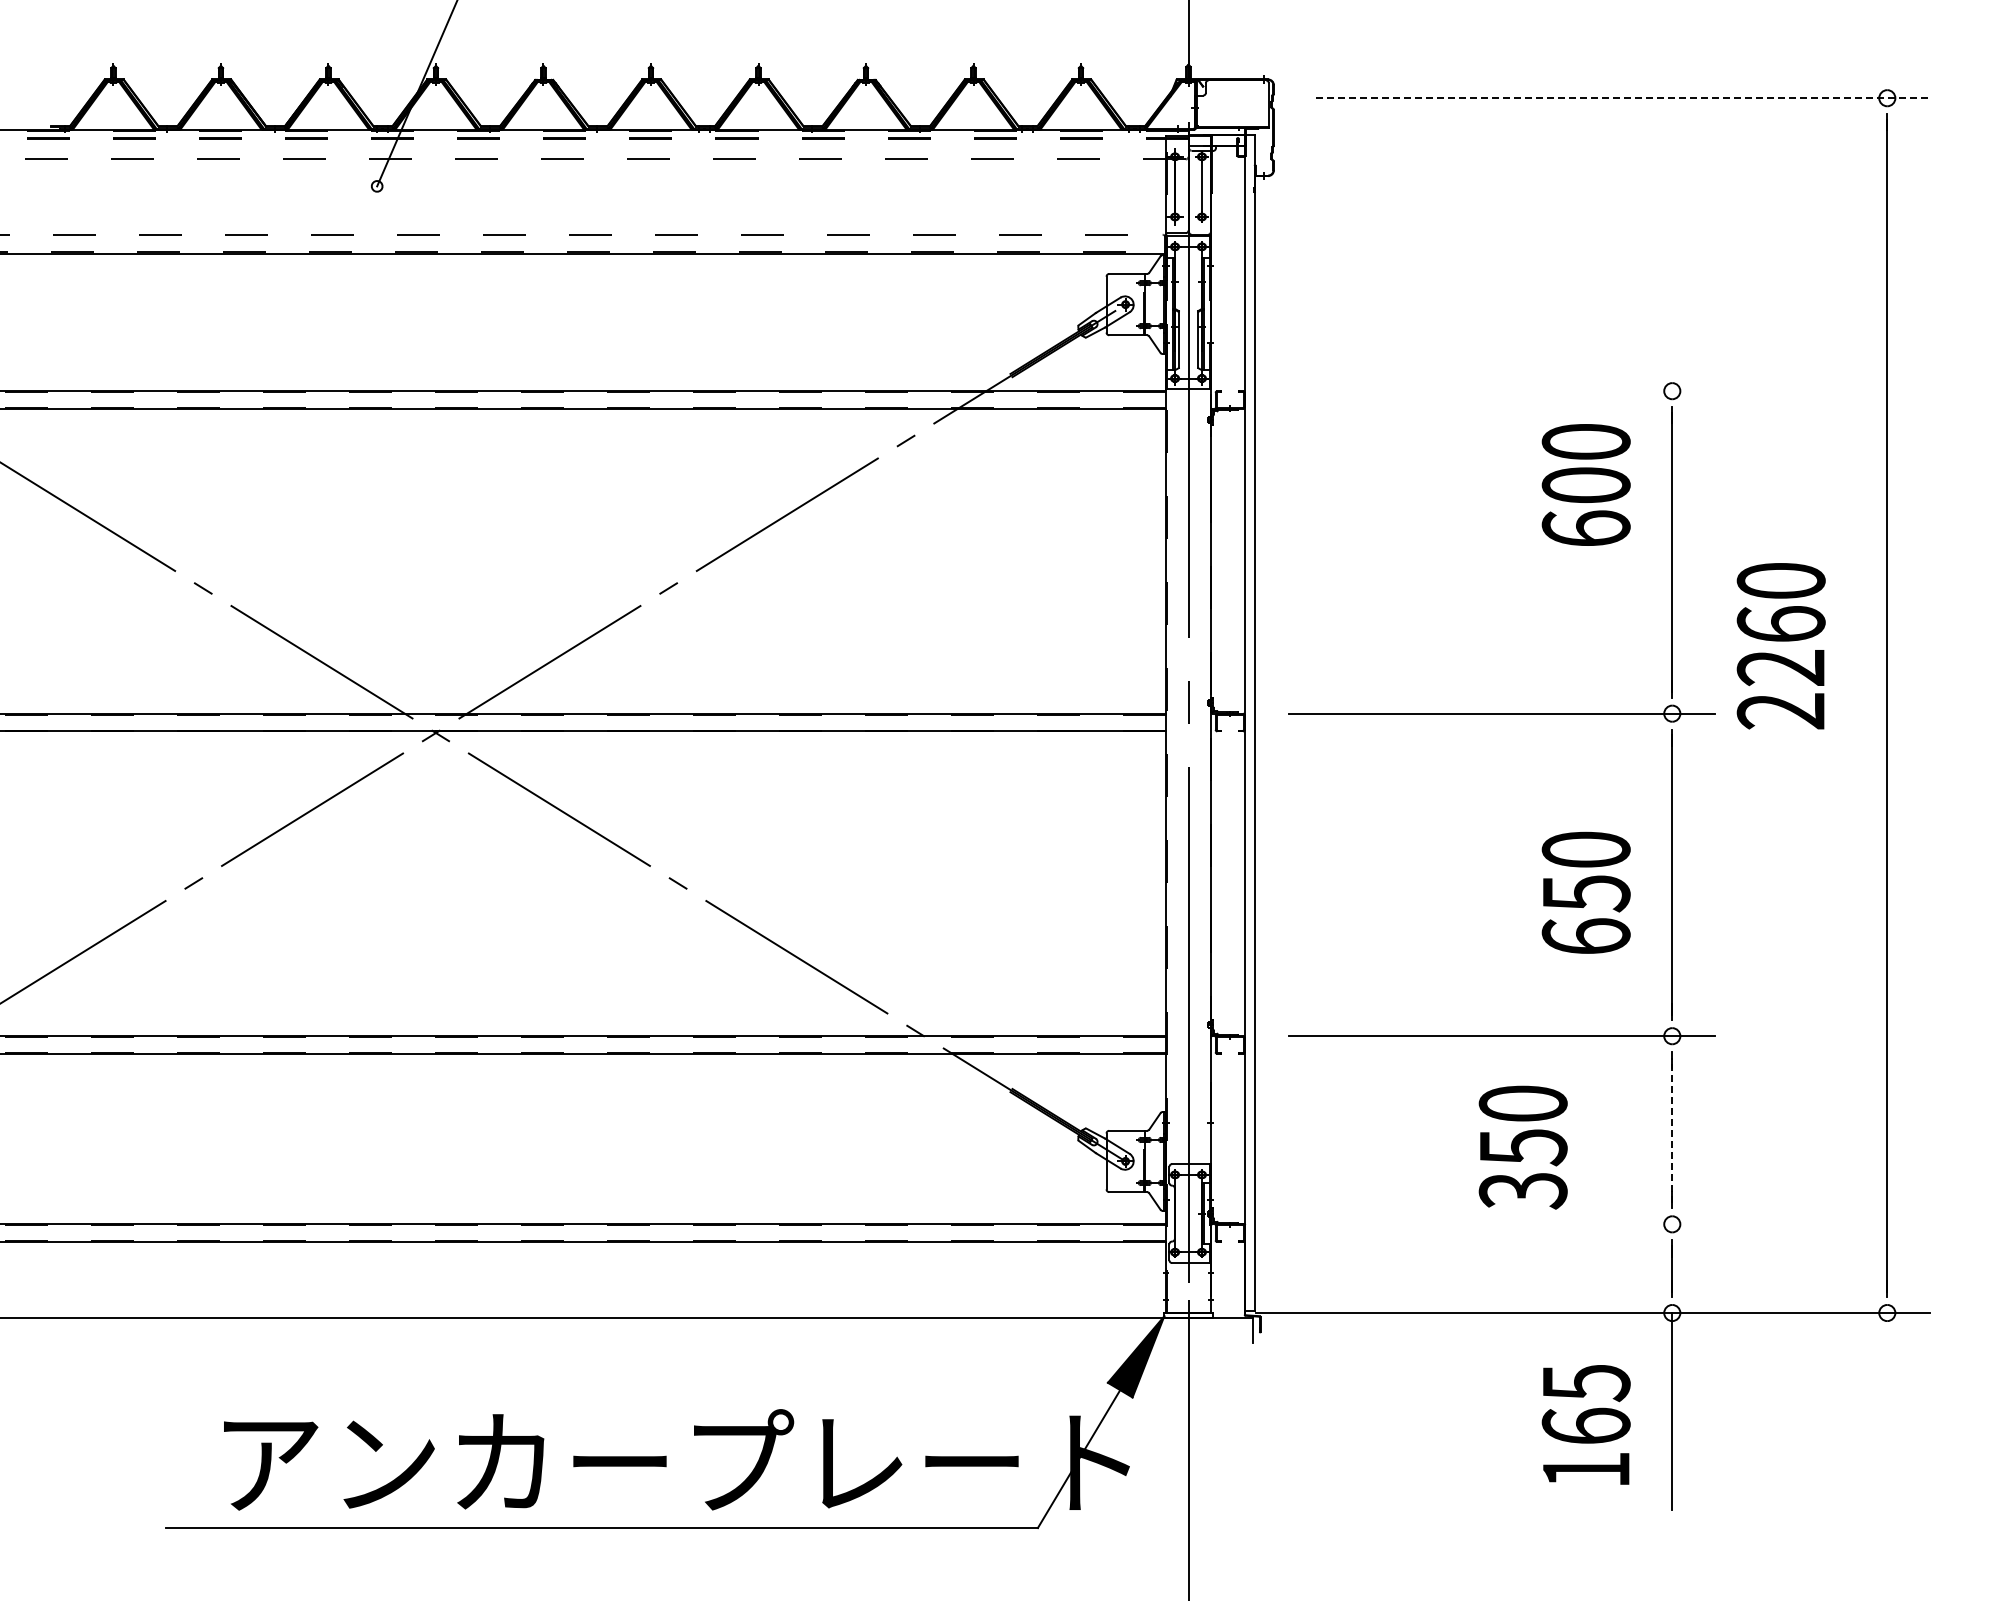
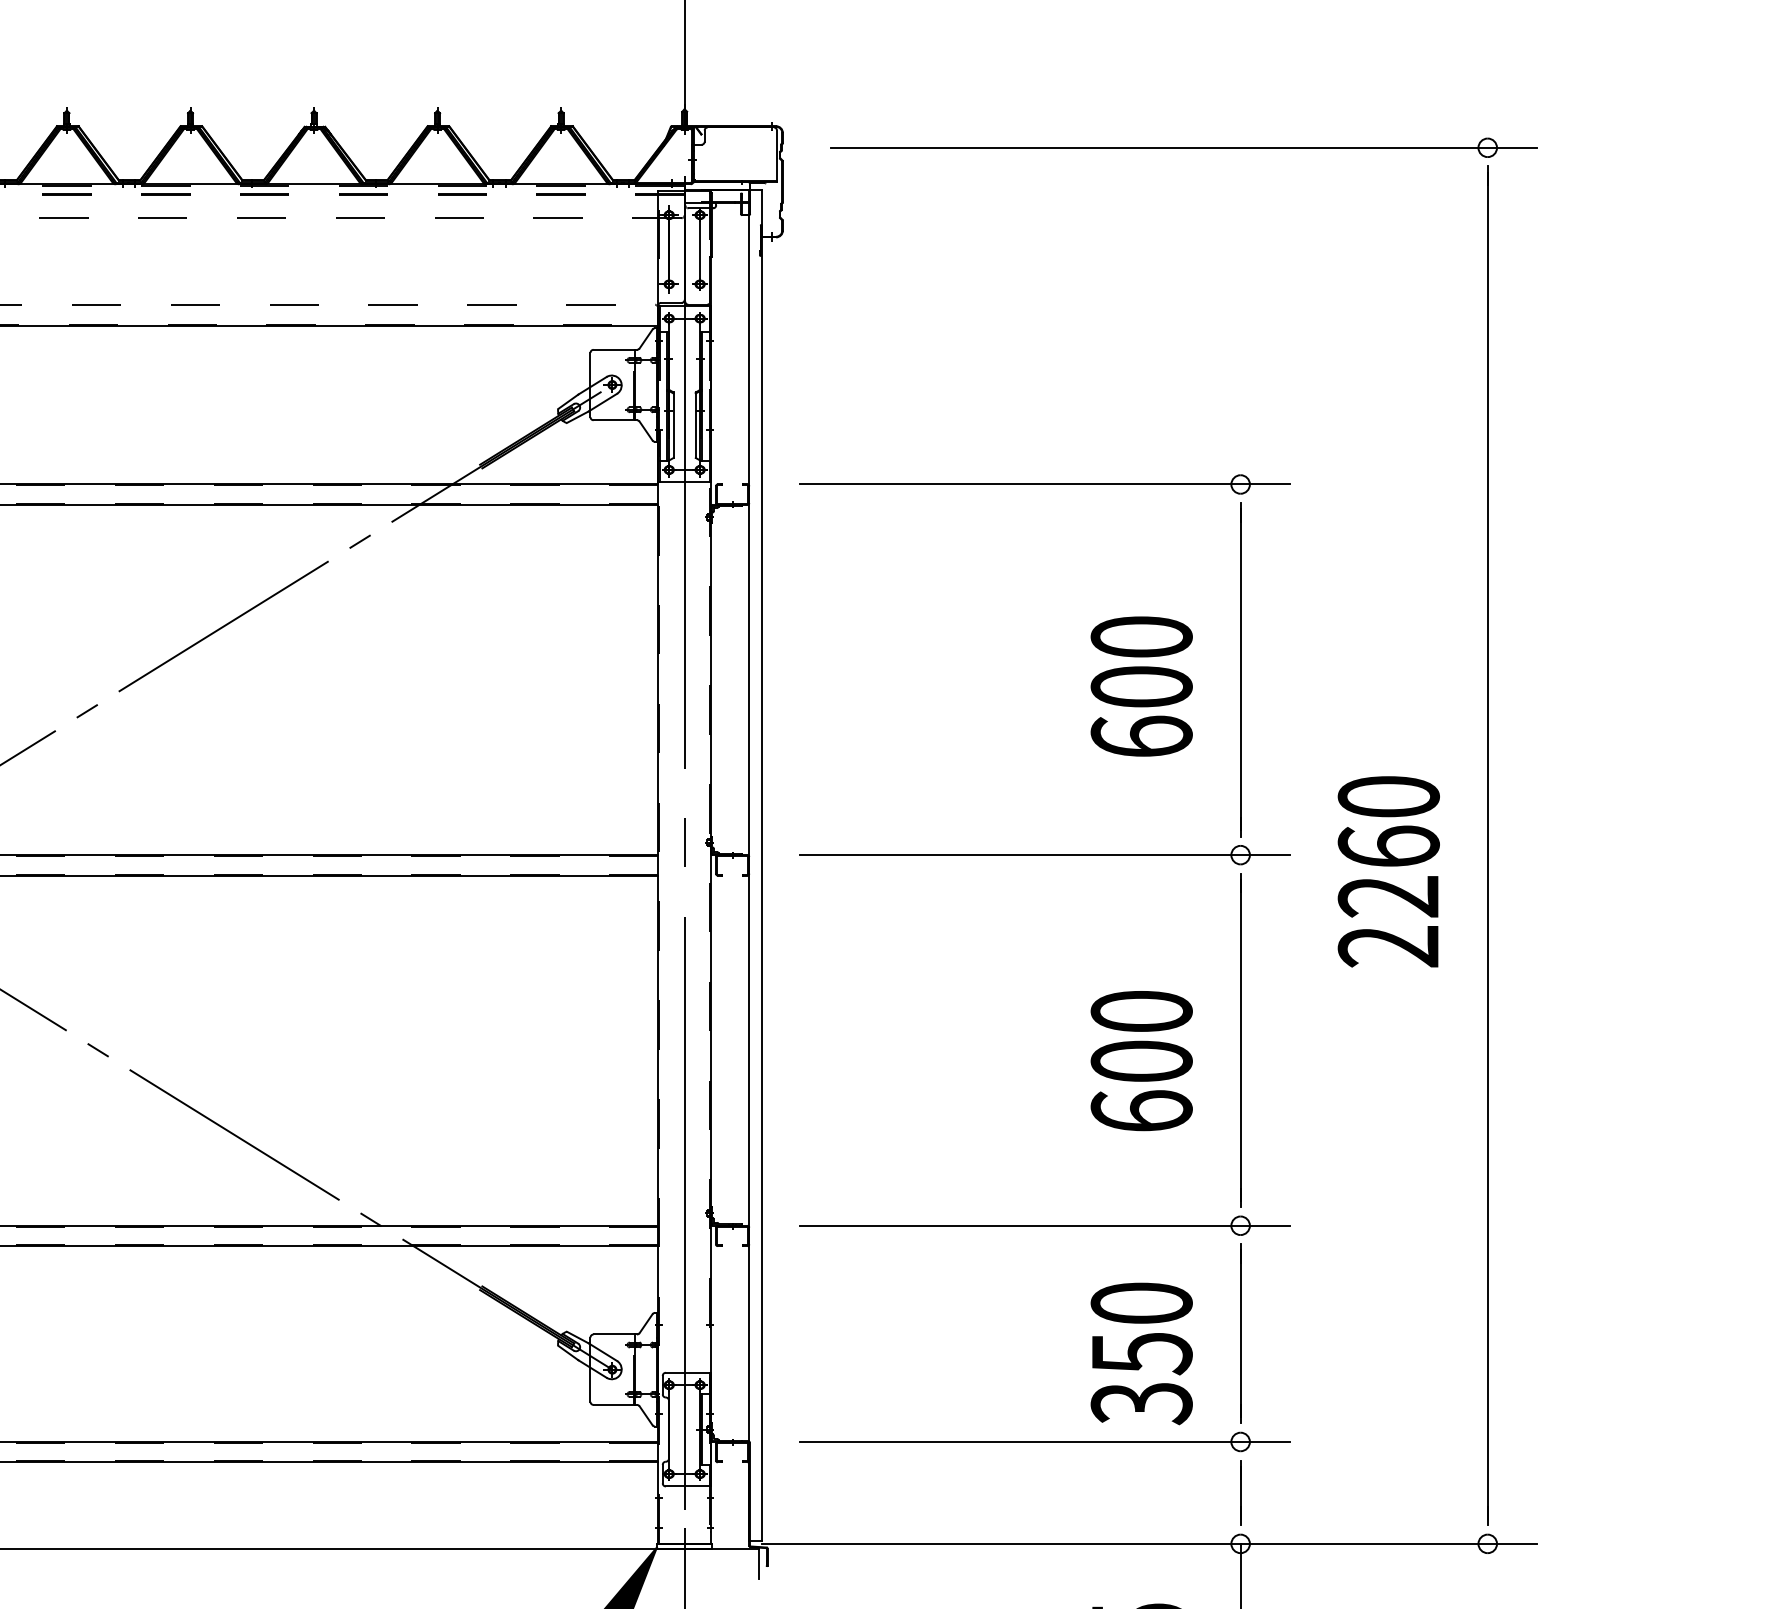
line: (1623, 98) -> (1184, 148), dashed -> solid
line: (1501, 391) -> (1044, 484), added
text: (1585, 484) -> (1140, 685), moved
text: (1780, 646) -> (1387, 872), moved
text: (1585, 893) -> (1140, 1061), 650 -> 600
line: (1672, 1130) -> (1240, 1334), dashed -> solid
text: (1522, 1147) -> (1140, 1353), moved
line: (1501, 1224) -> (1044, 1442), added

